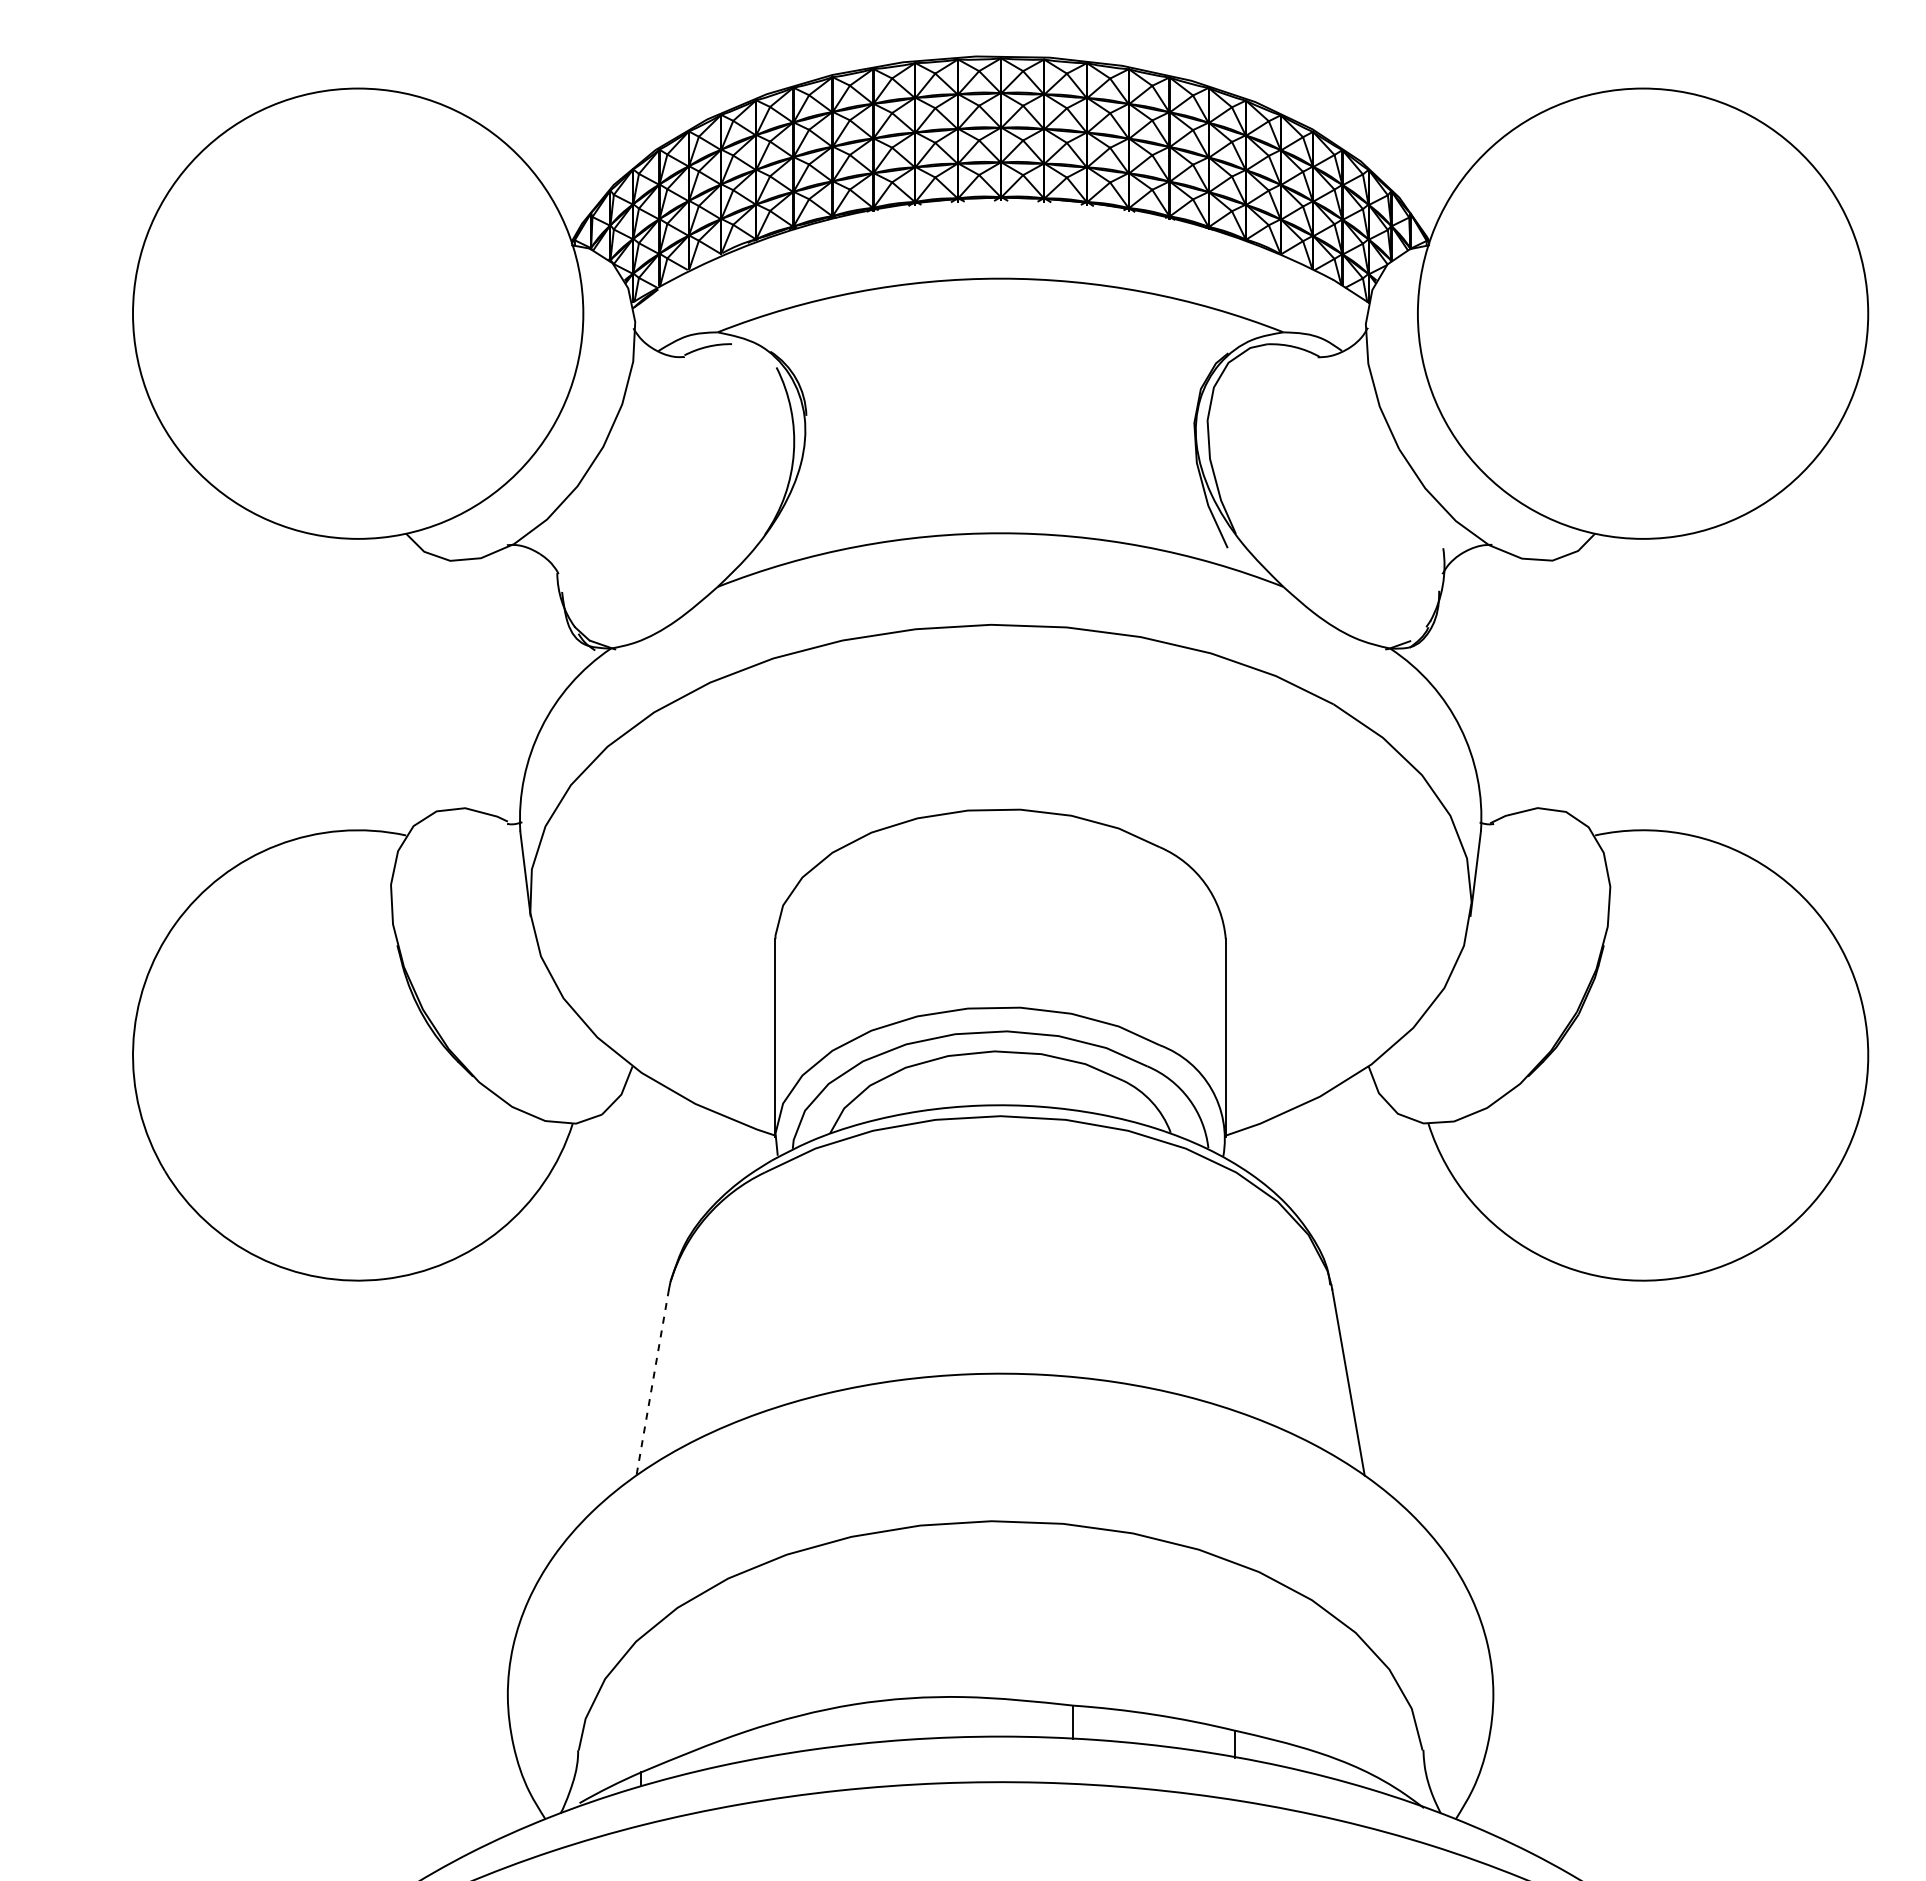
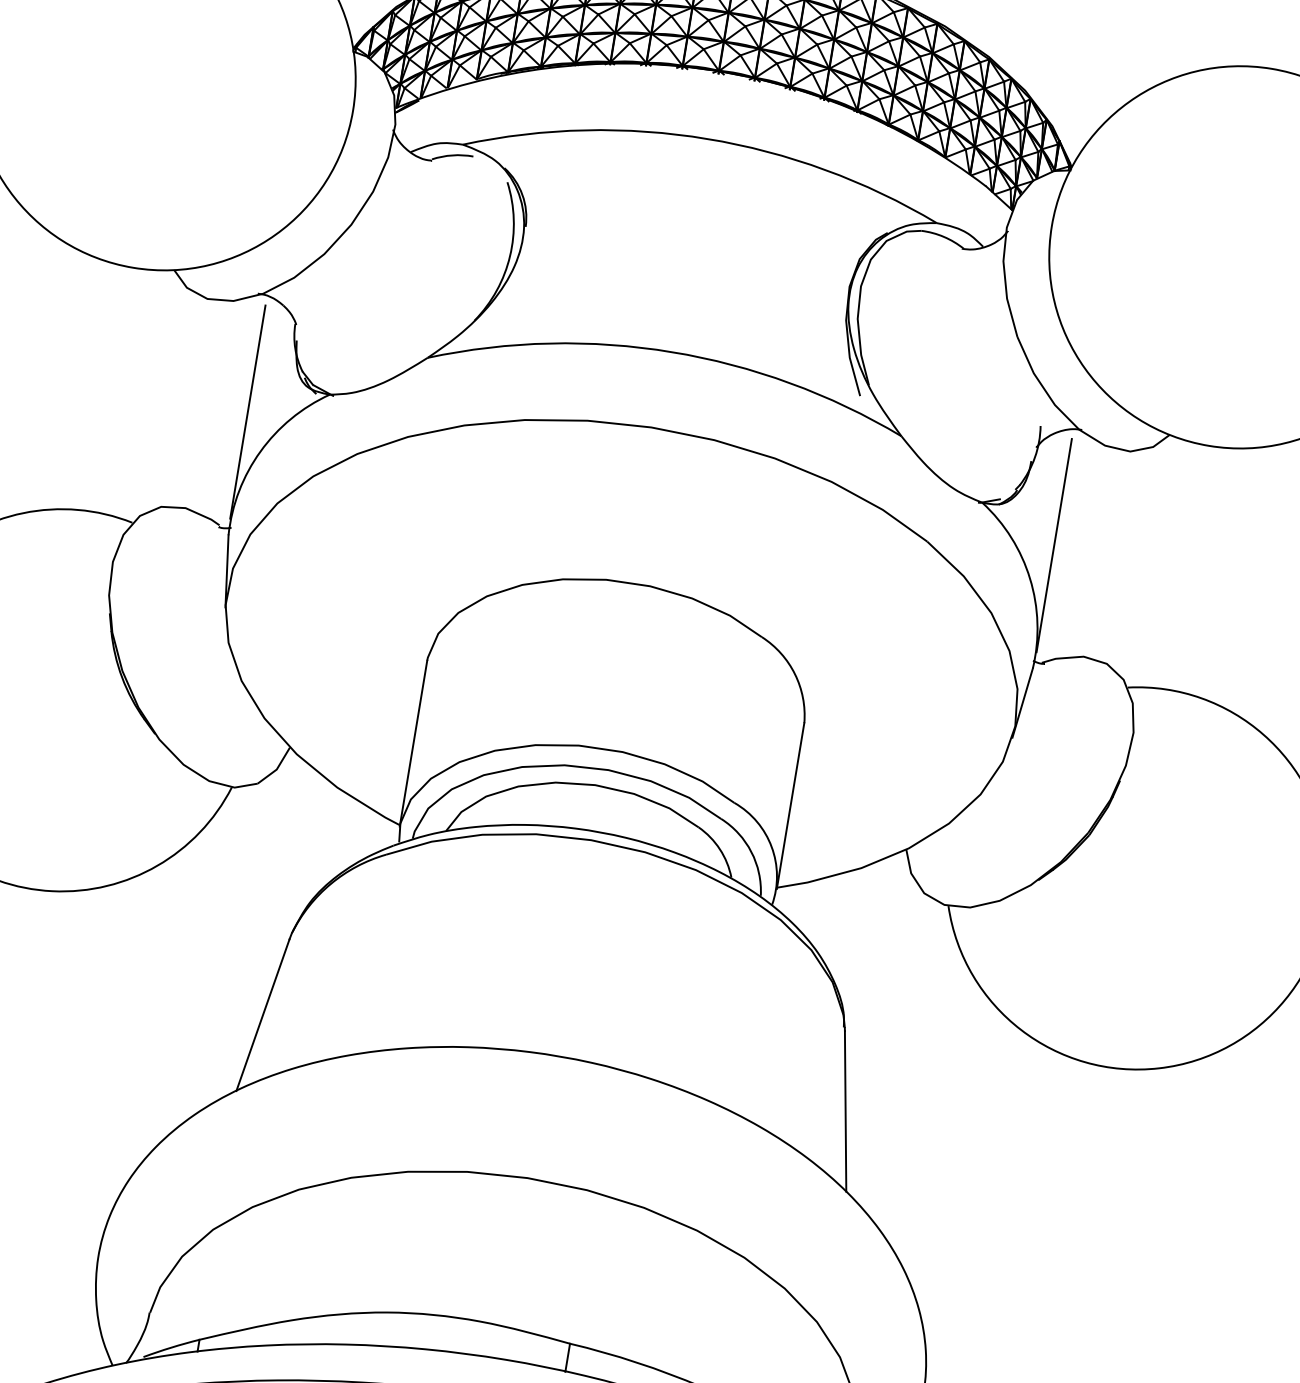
line: (519, 684) -> (248, 412), added
line: (1482, 684) -> (1054, 545), added
line: (652, 1382) -> (262, 1014), dashed -> solid

